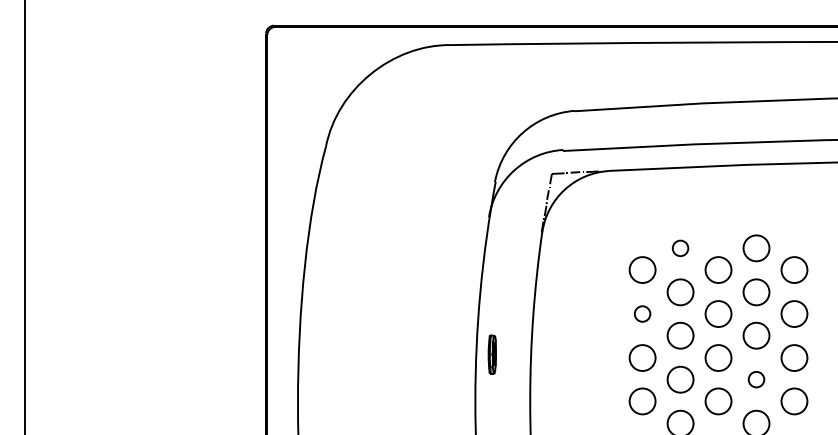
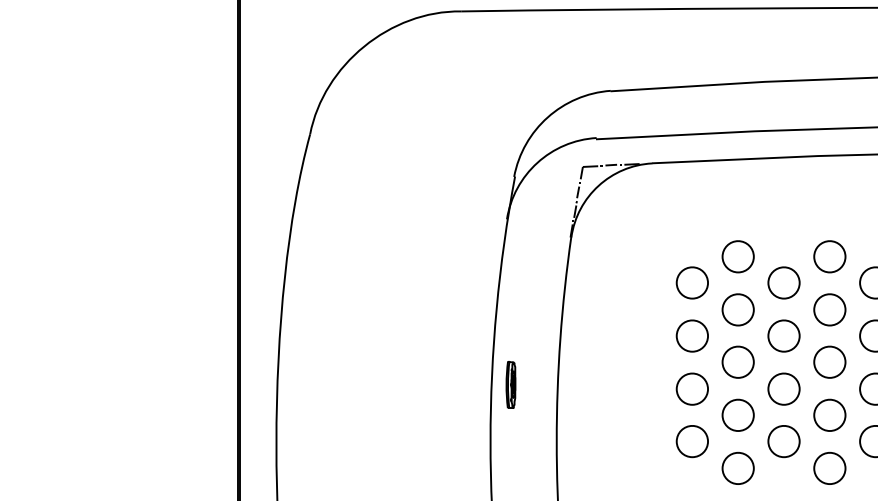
part: (680, 248) -> (738, 256), size x1.67
part: (642, 313) -> (692, 335), size x1.67
part: (756, 379) -> (829, 415), size x1.67

